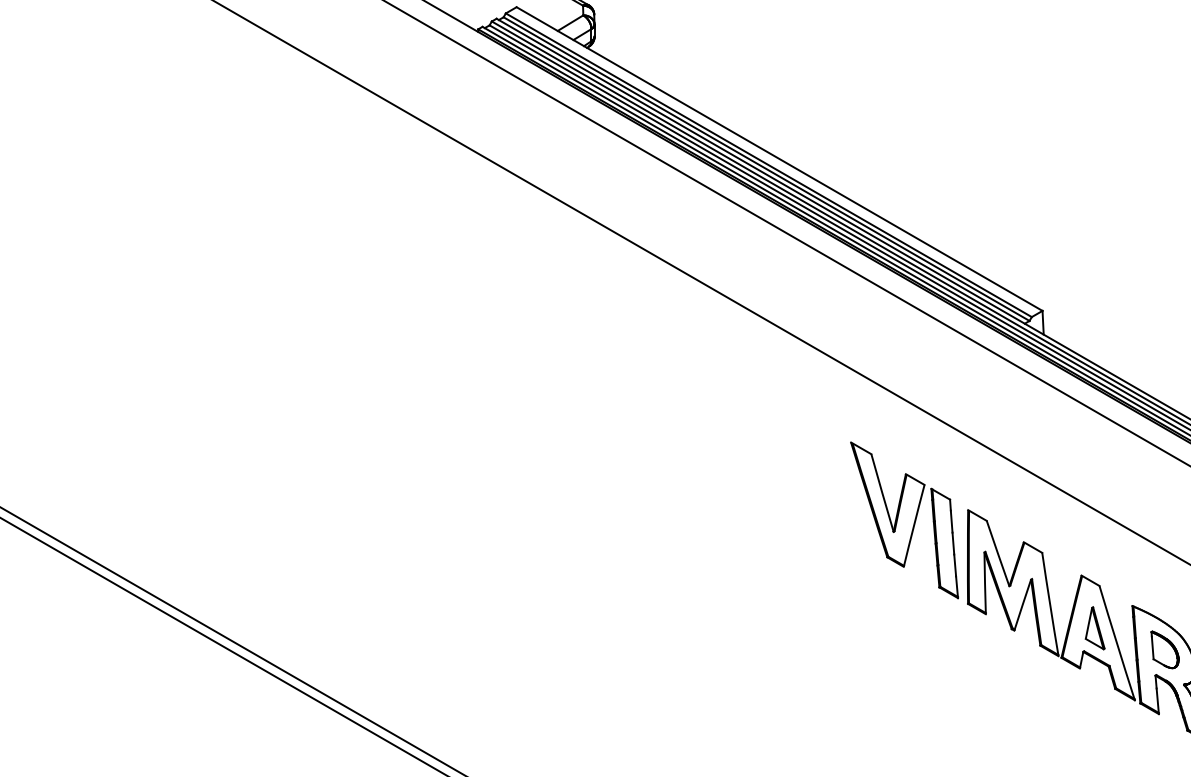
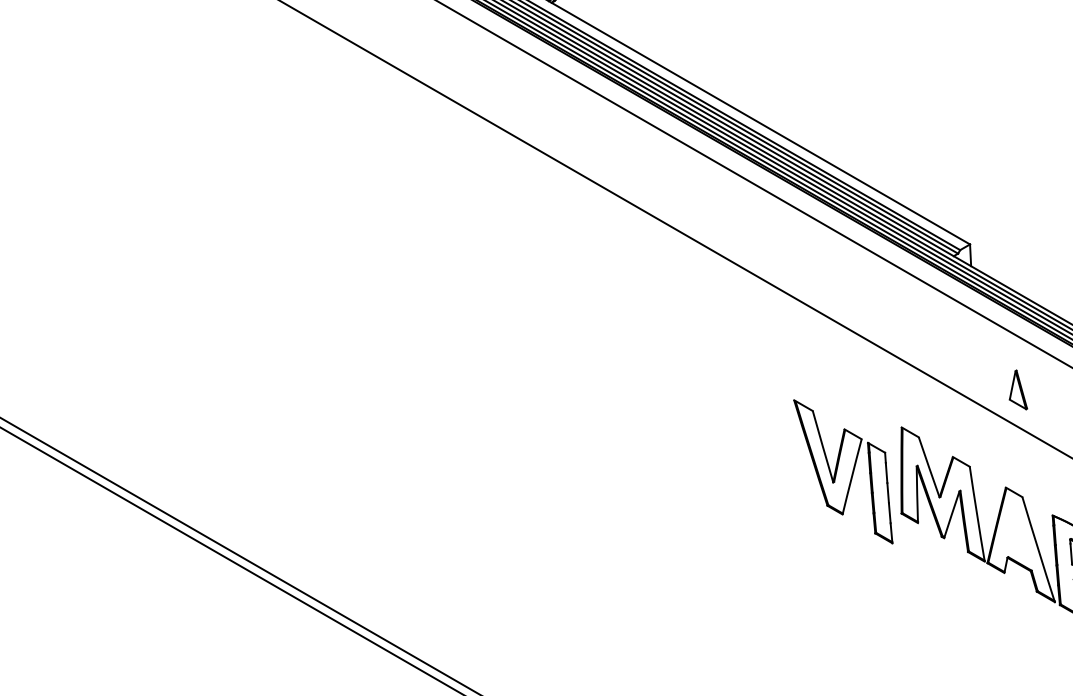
part: (904, 520) -> (843, 471), moved
part: (1094, 628) -> (1017, 390), moved

